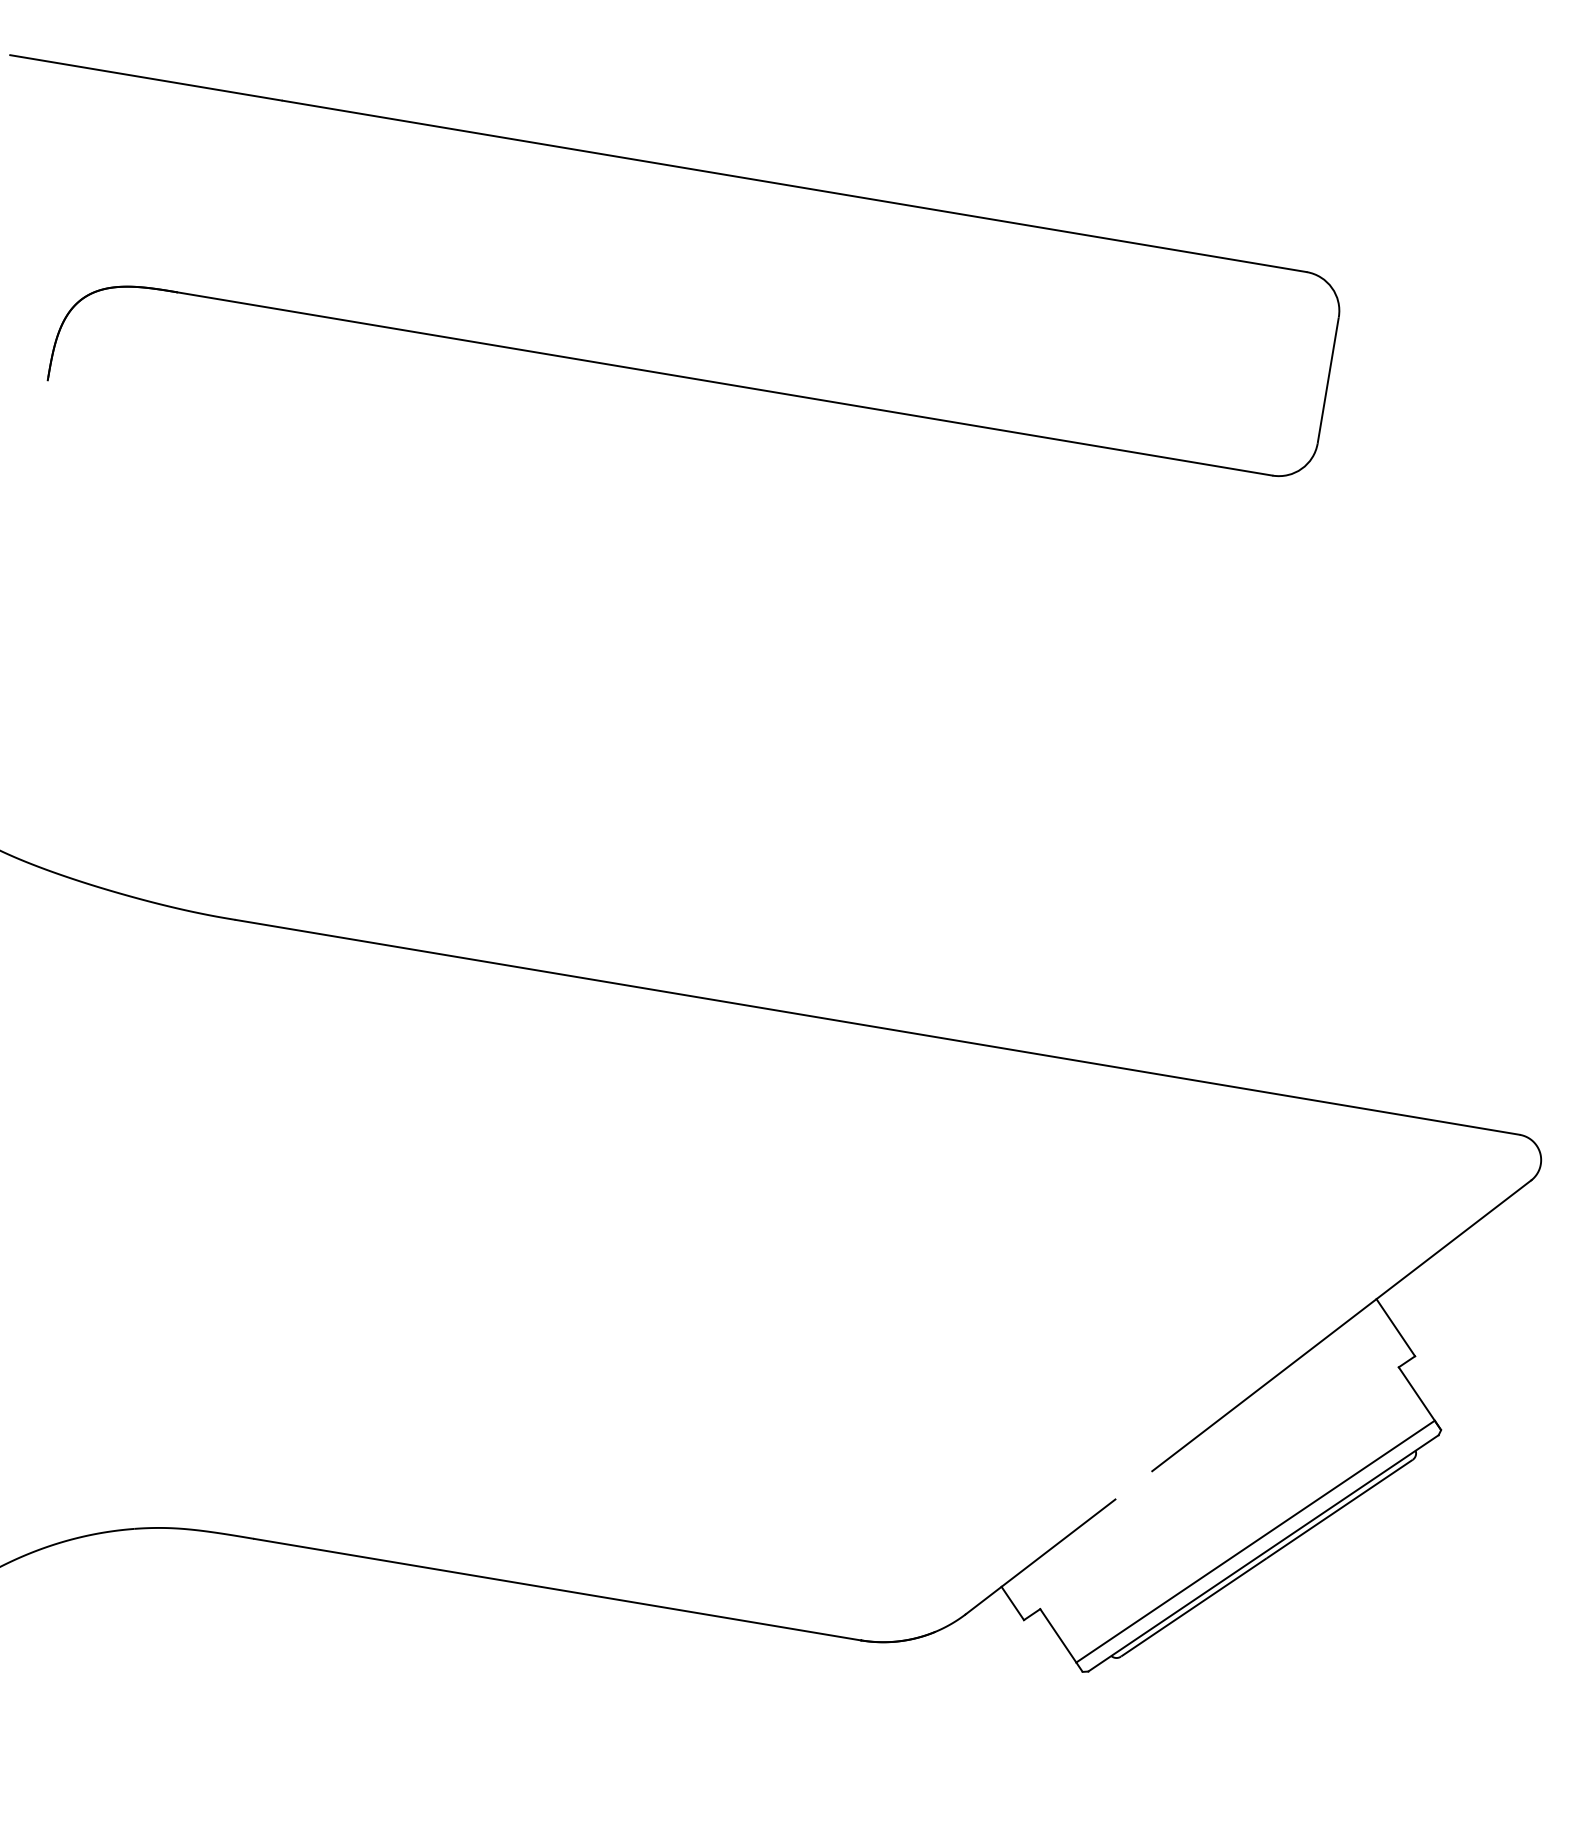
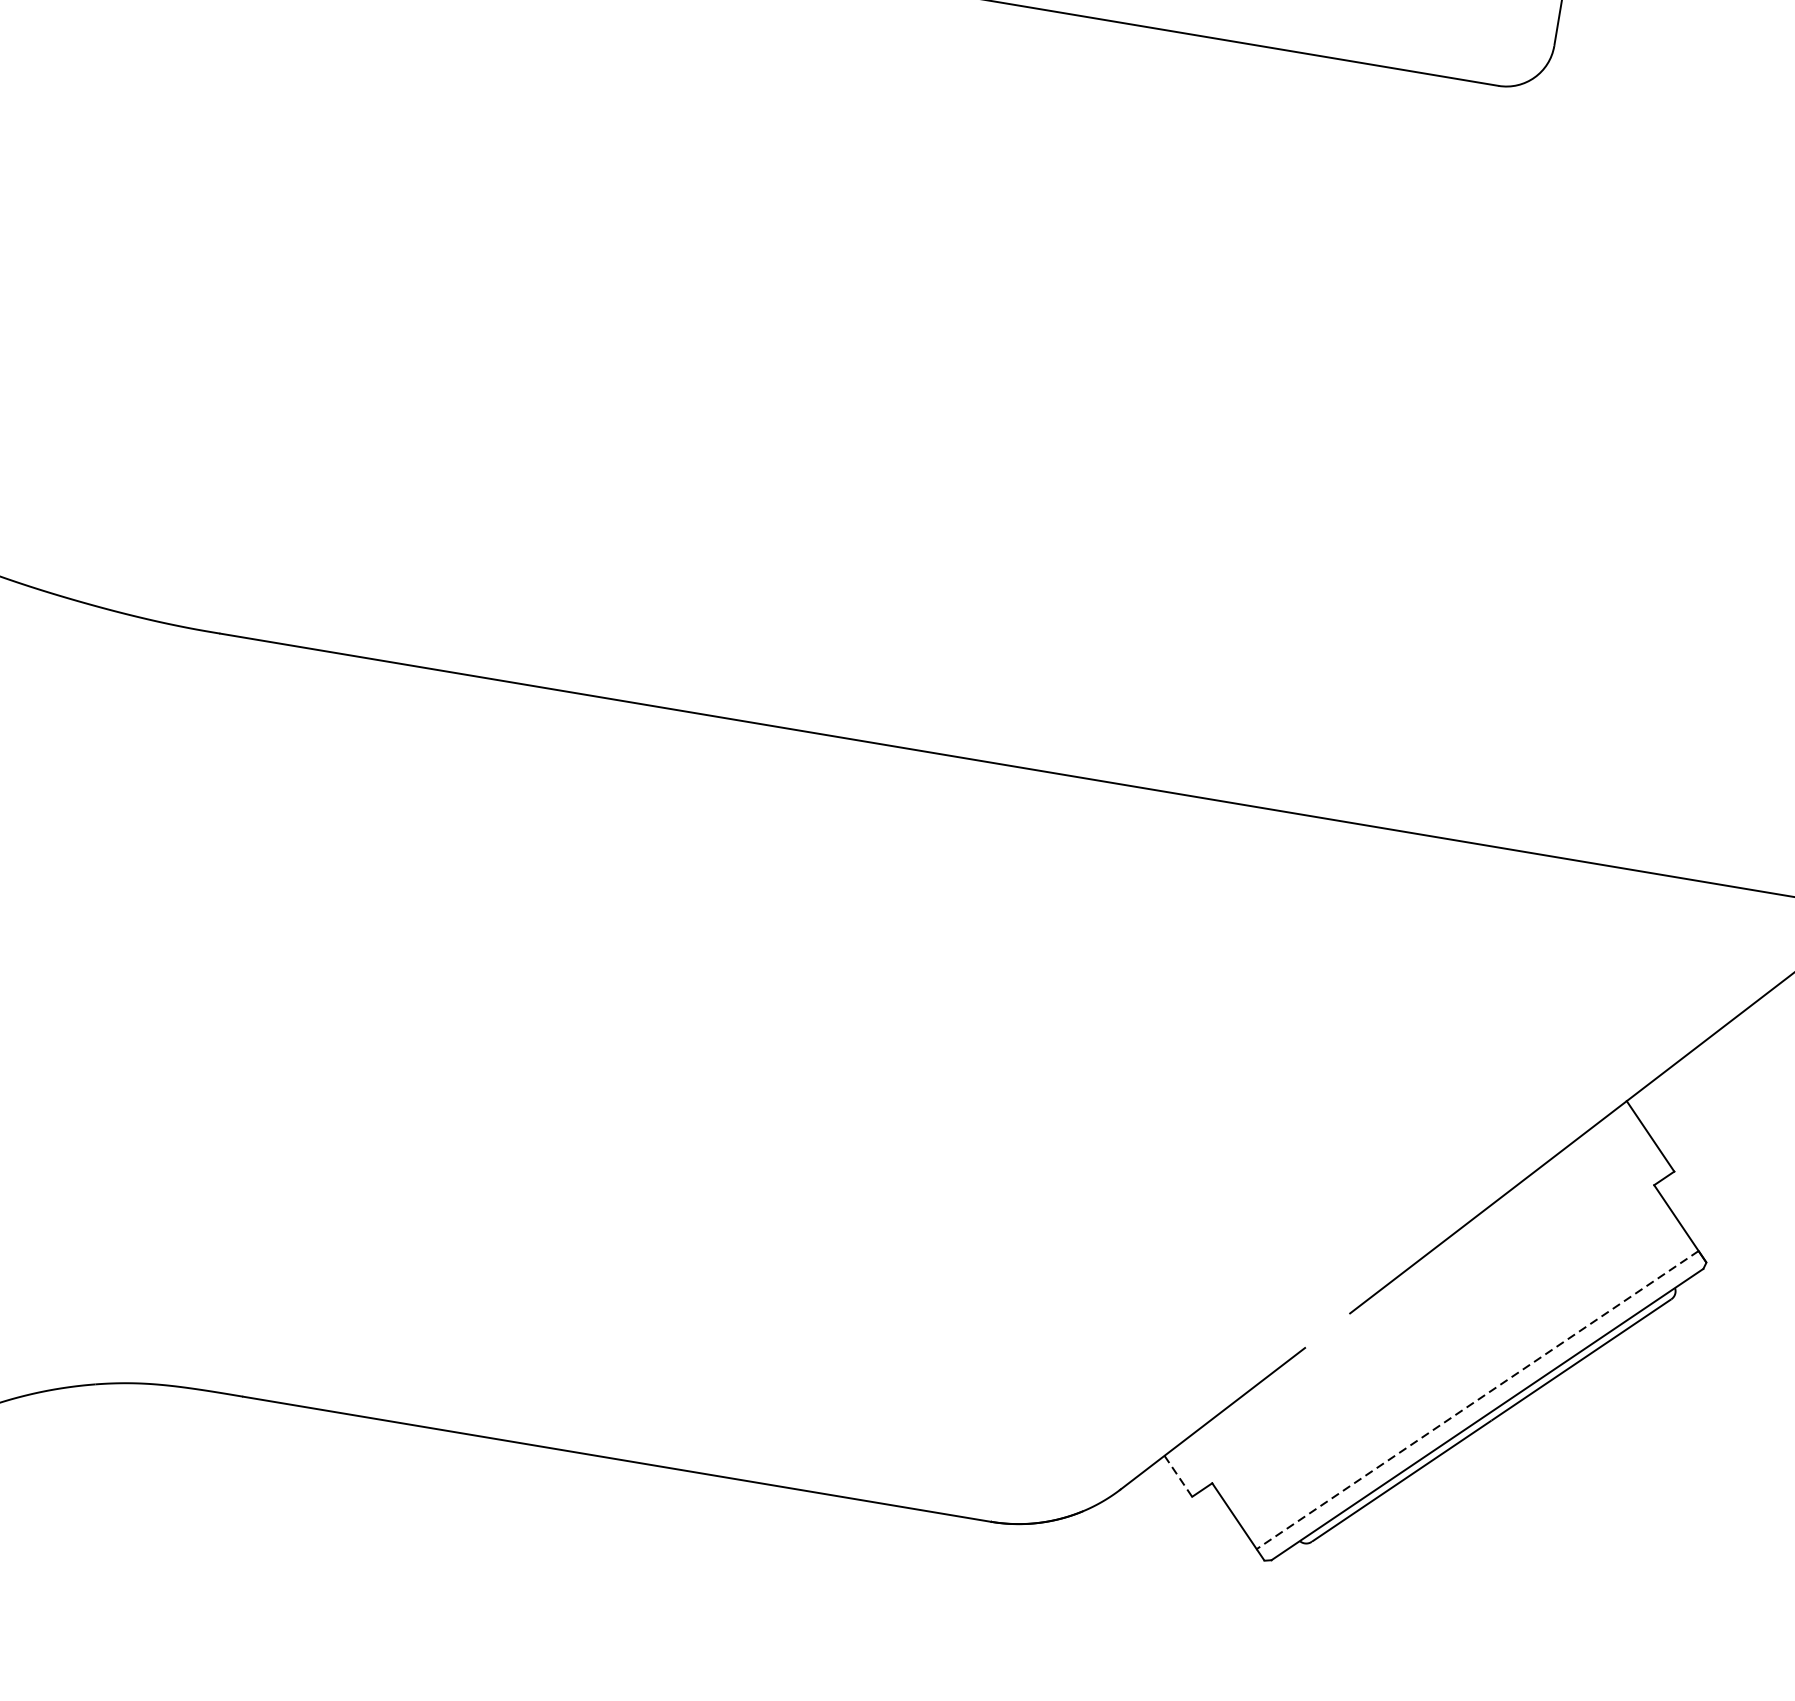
line: (1255, 1541) -> (1477, 1399), solid -> dashed
line: (1013, 1603) -> (1179, 1476), solid -> dashed

